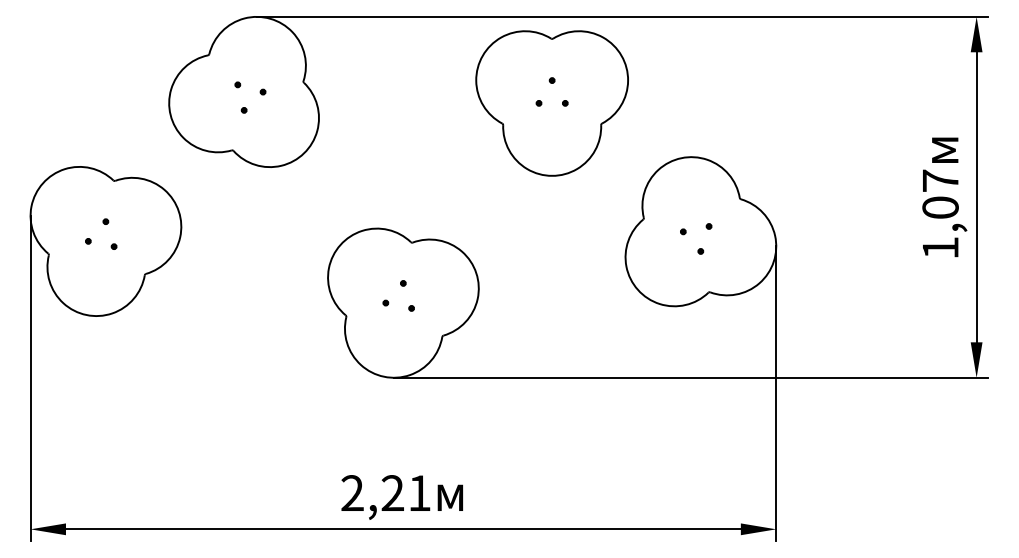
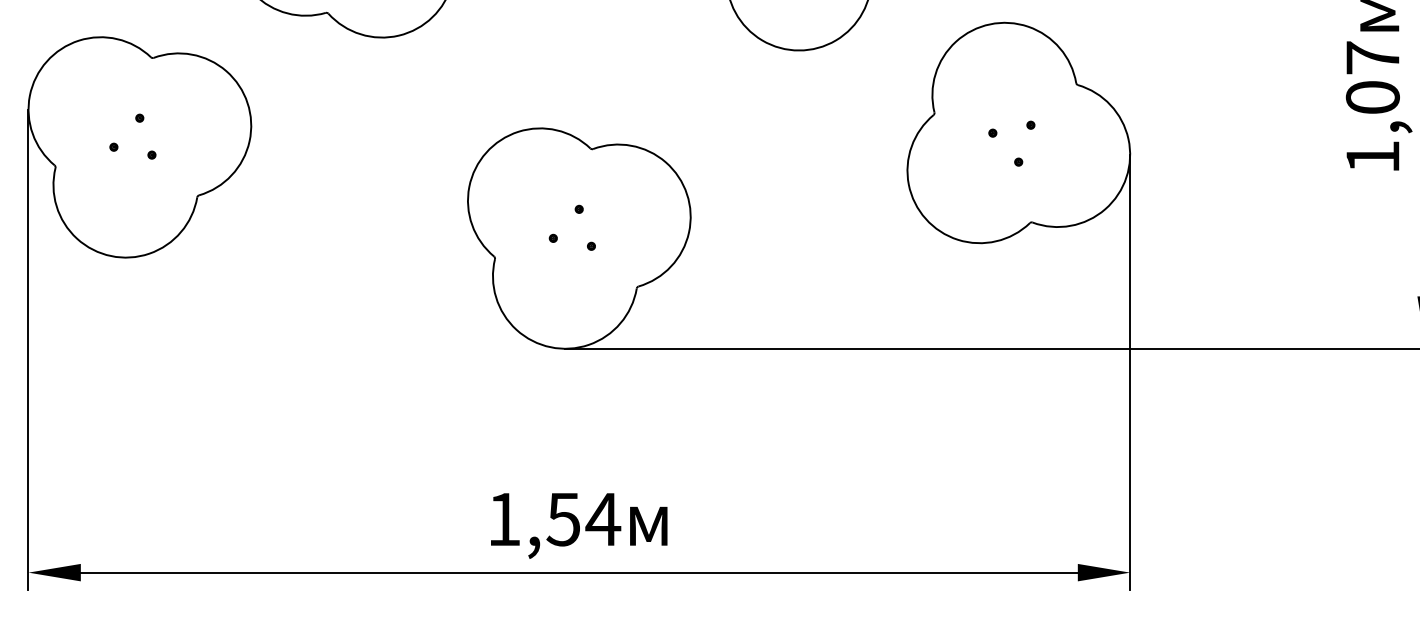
text: (386, 493) -> (554, 519), 2,21 -> 1,54

